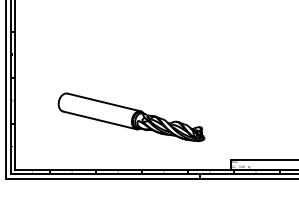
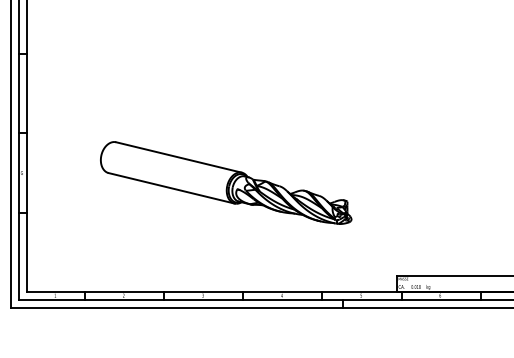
part: (131, 117) -> (226, 183), moved

